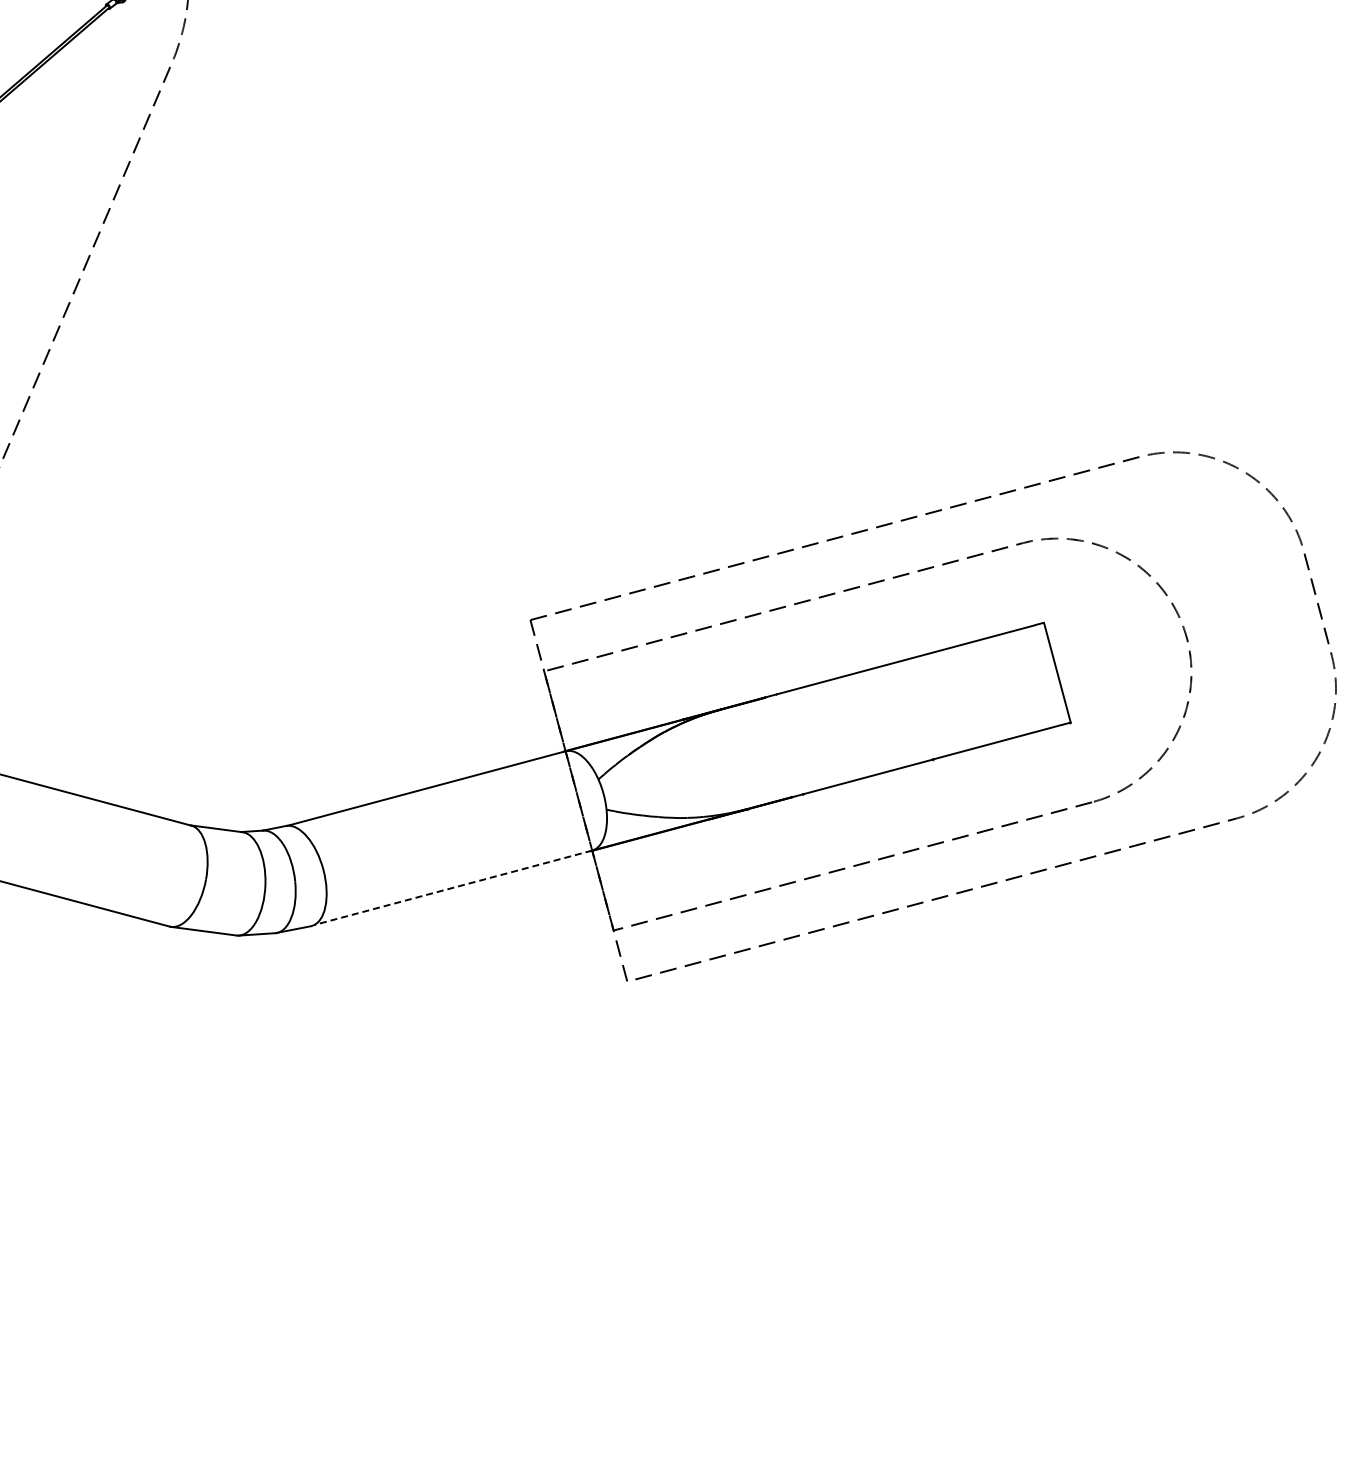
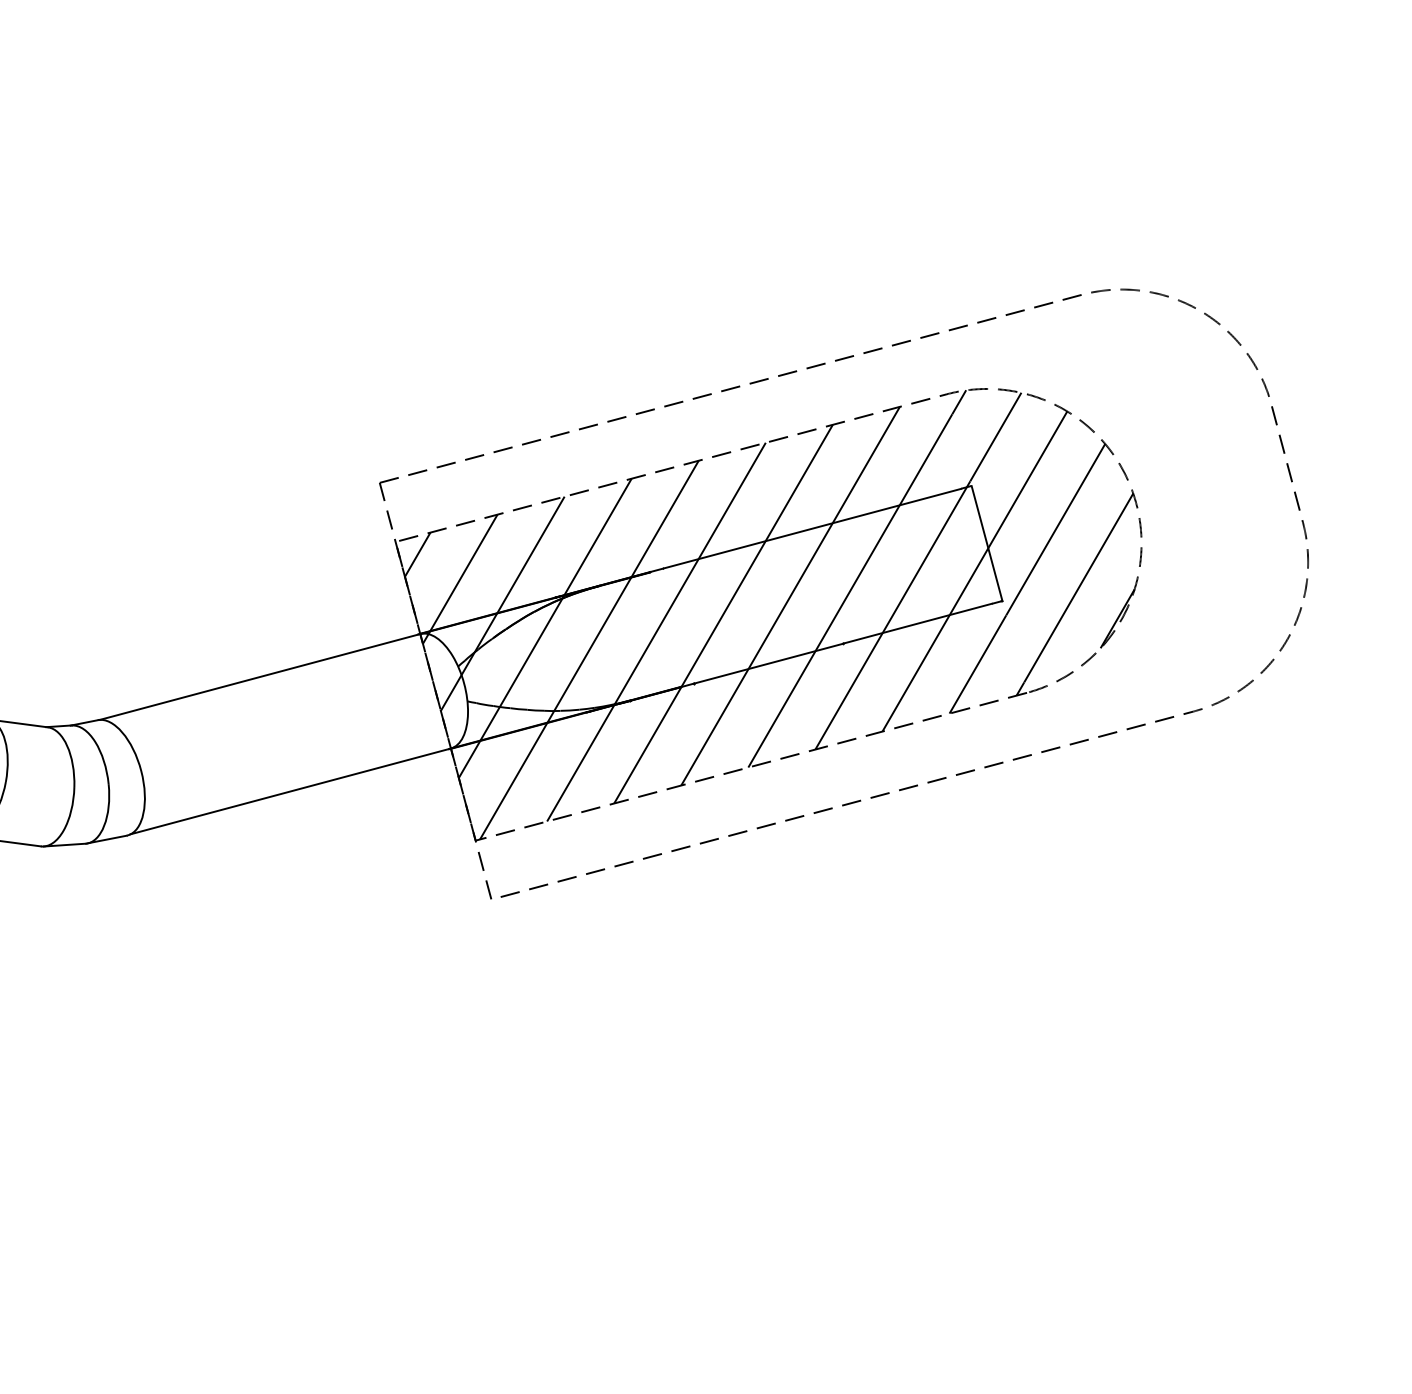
hatch: (868, 734) -> (769, 614), added
line: (453, 887) -> (291, 791), dashed -> solid

